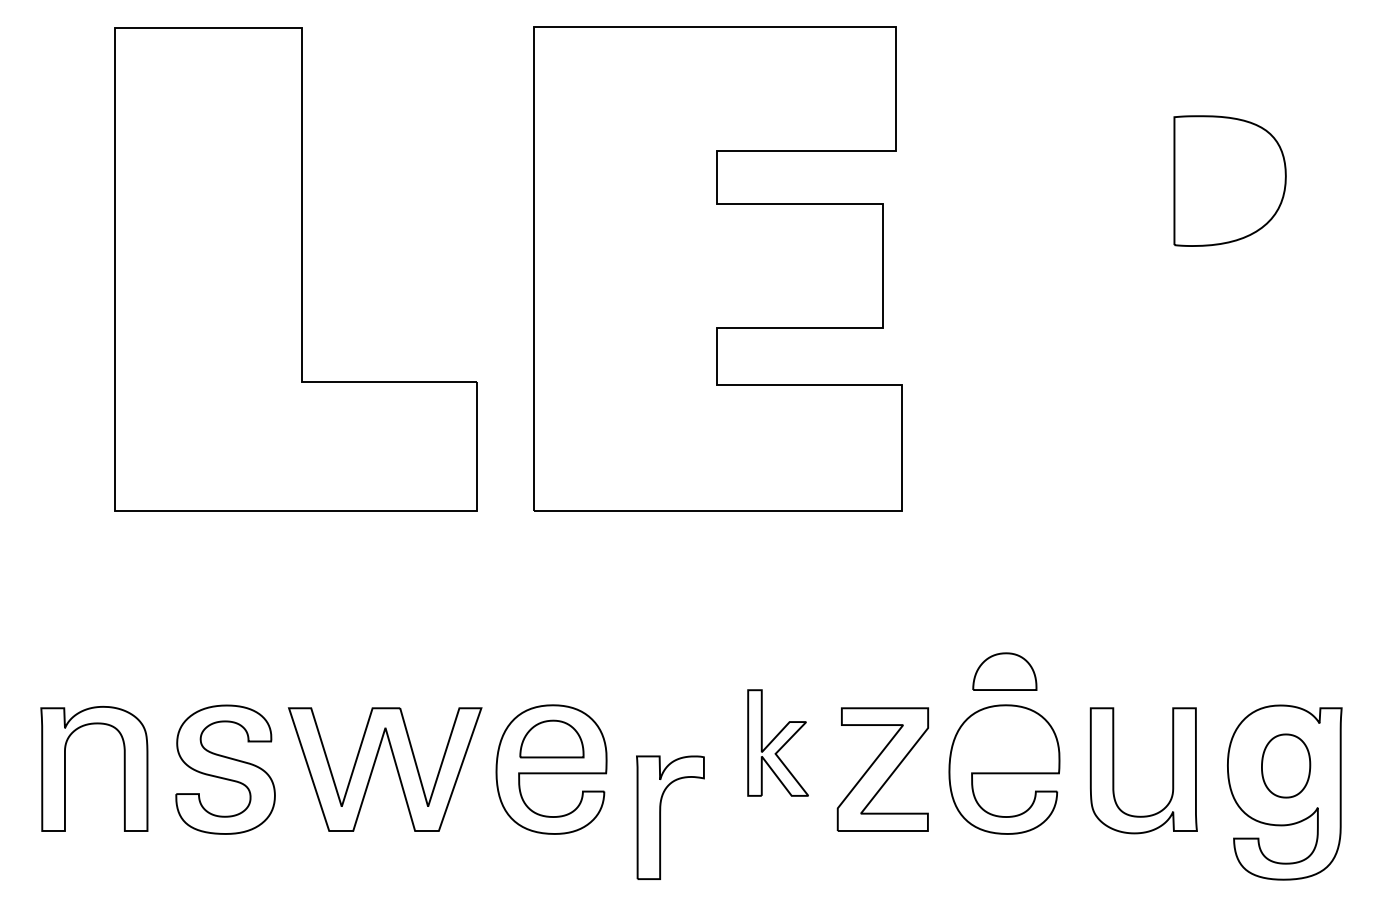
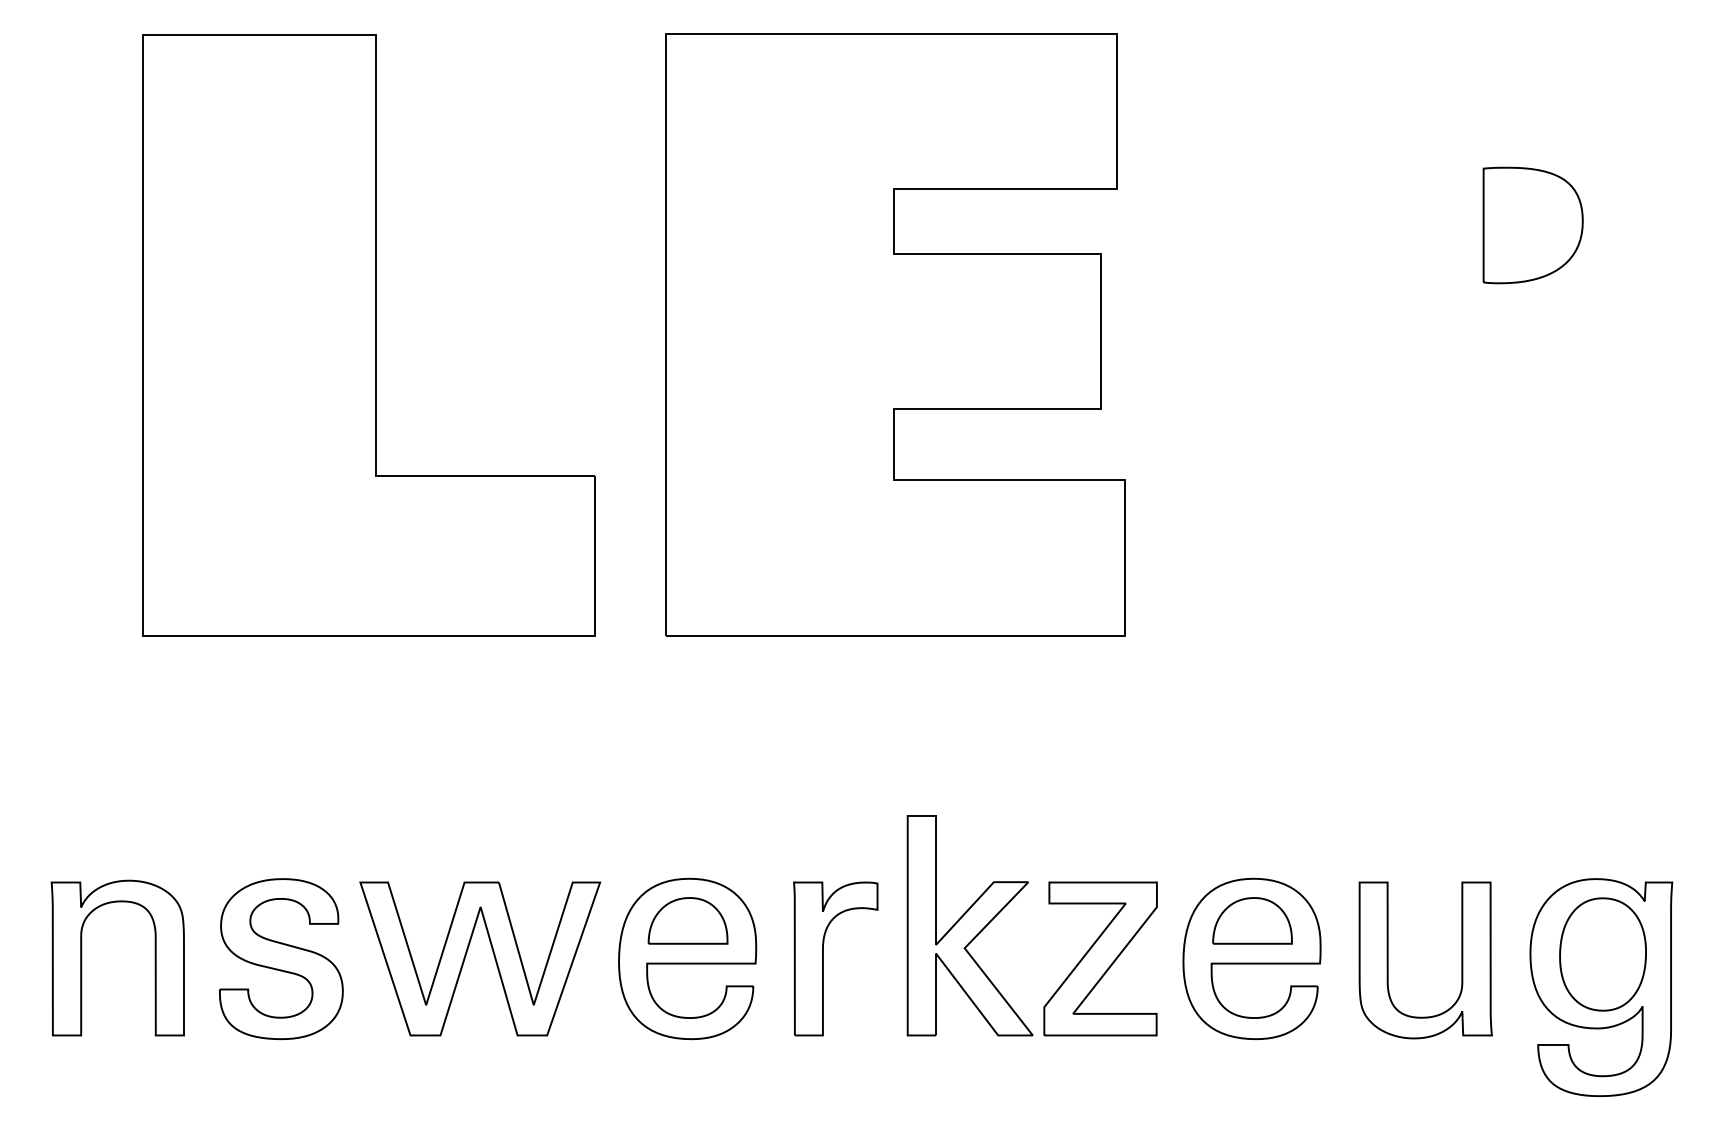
part: (1229, 181) -> (1532, 225), size x0.71
part: (1004, 671) -> (1252, 920), moved
part: (777, 742) -> (969, 925), size x1.67
part: (1285, 766) -> (1602, 954), size x1.43
part: (660, 817) -> (823, 958), moved

